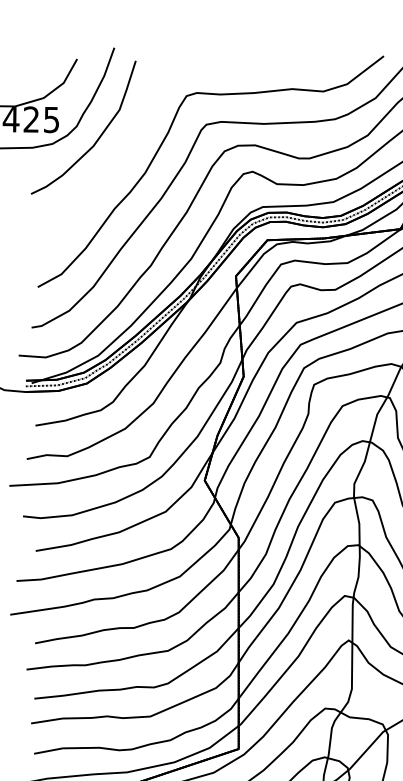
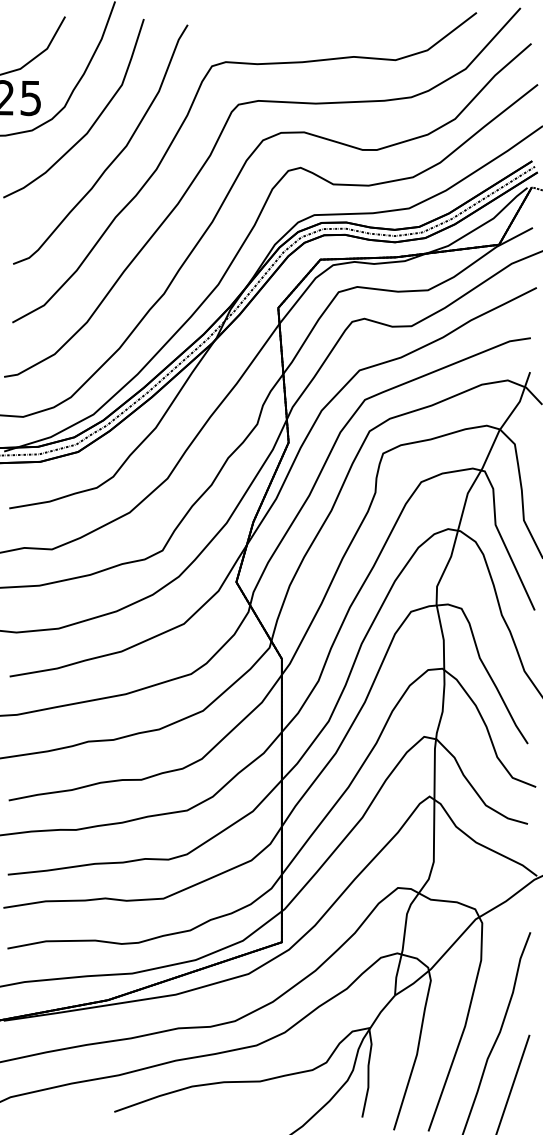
part: (116, 161) -> (117, 154), added

